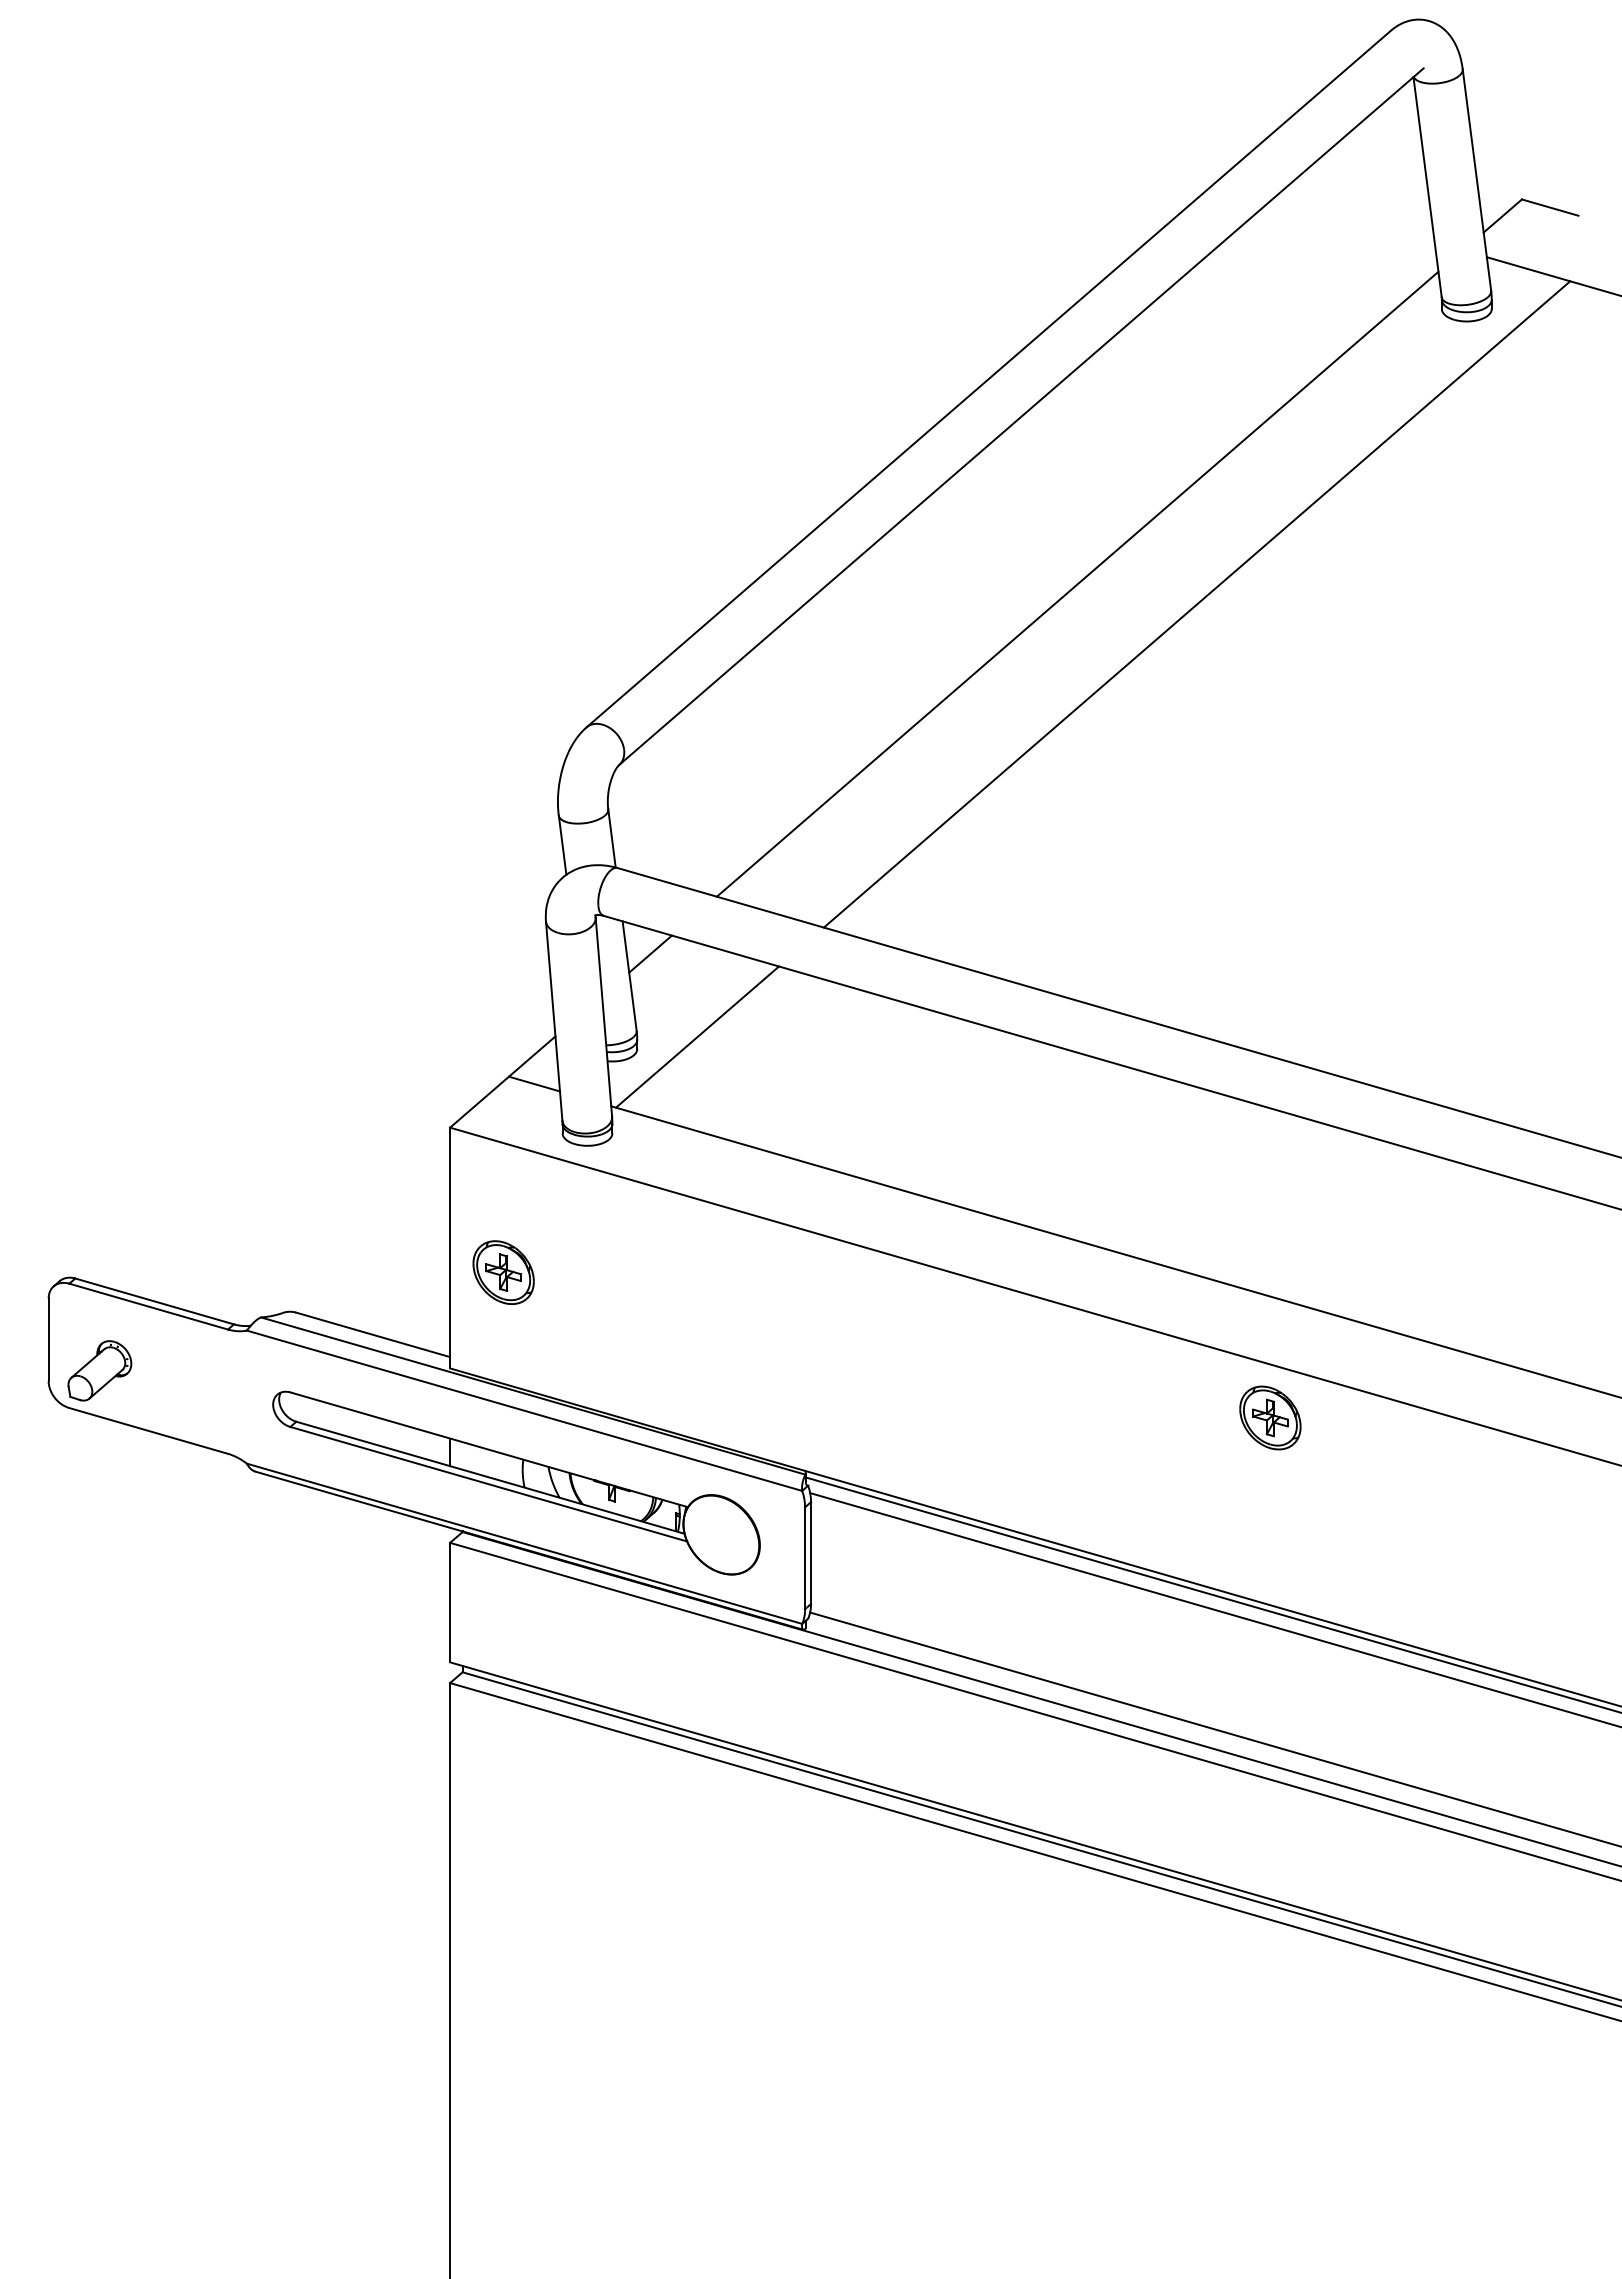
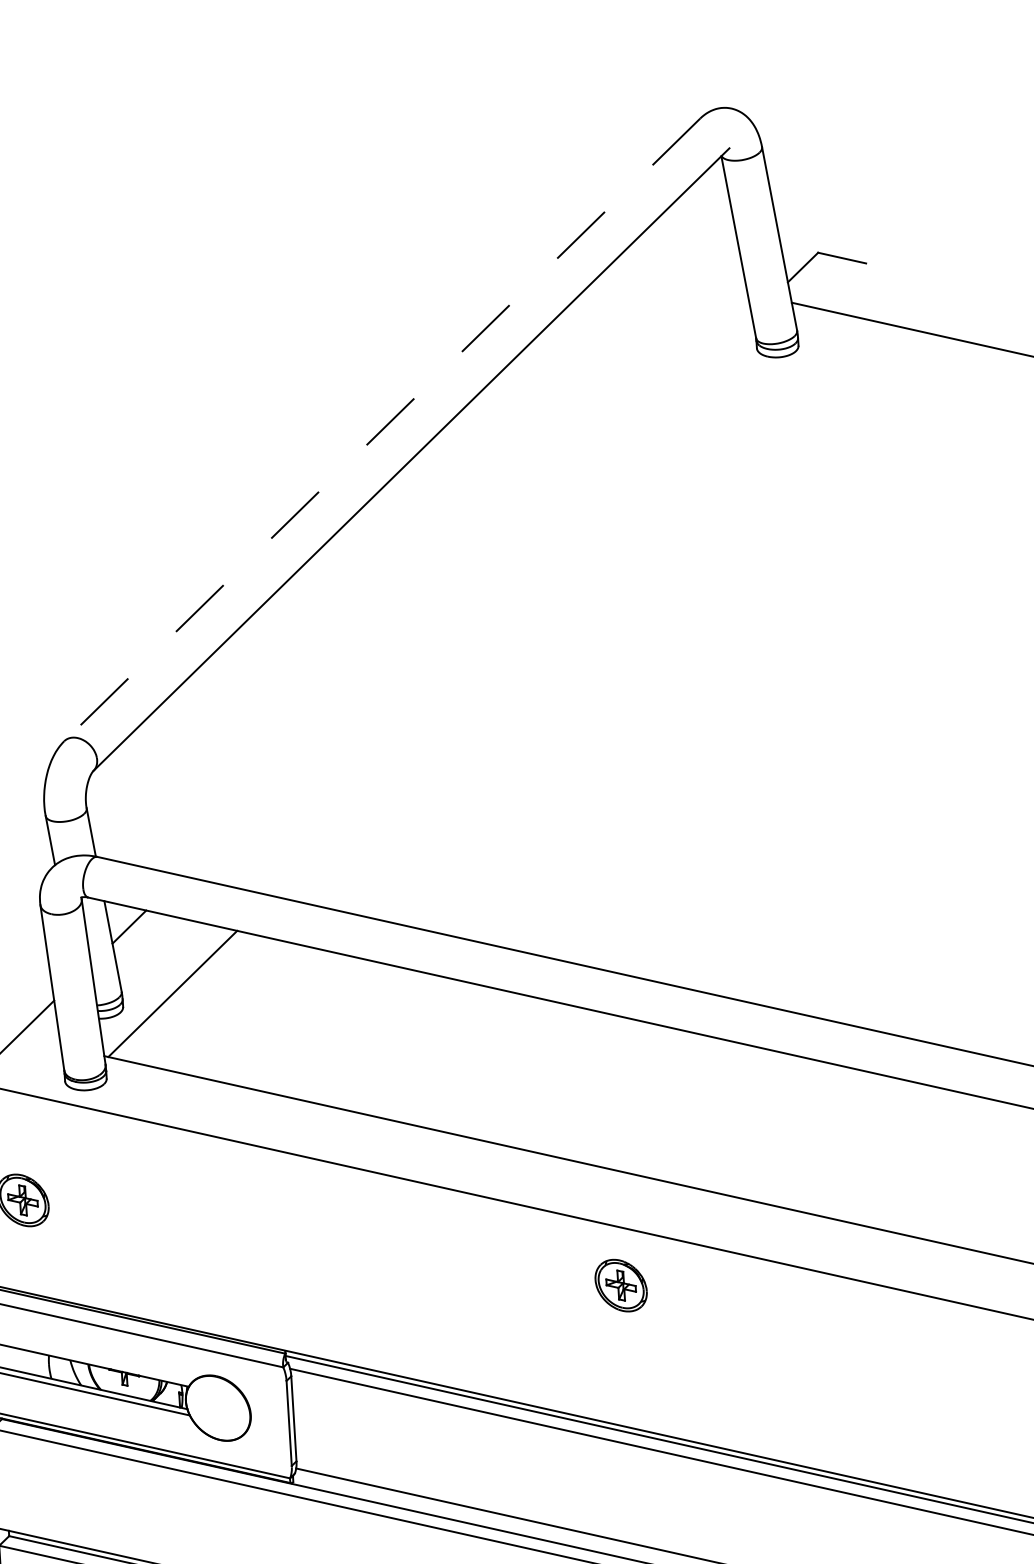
line: (988, 379) -> (382, 430), solid -> dashed
line: (1077, 583) -> (466, 595), removed
line: (1196, 604) -> (567, 607), removed
line: (534, 1083) -> (39, 1041), removed
part: (1270, 1417) -> (621, 1285), moved

